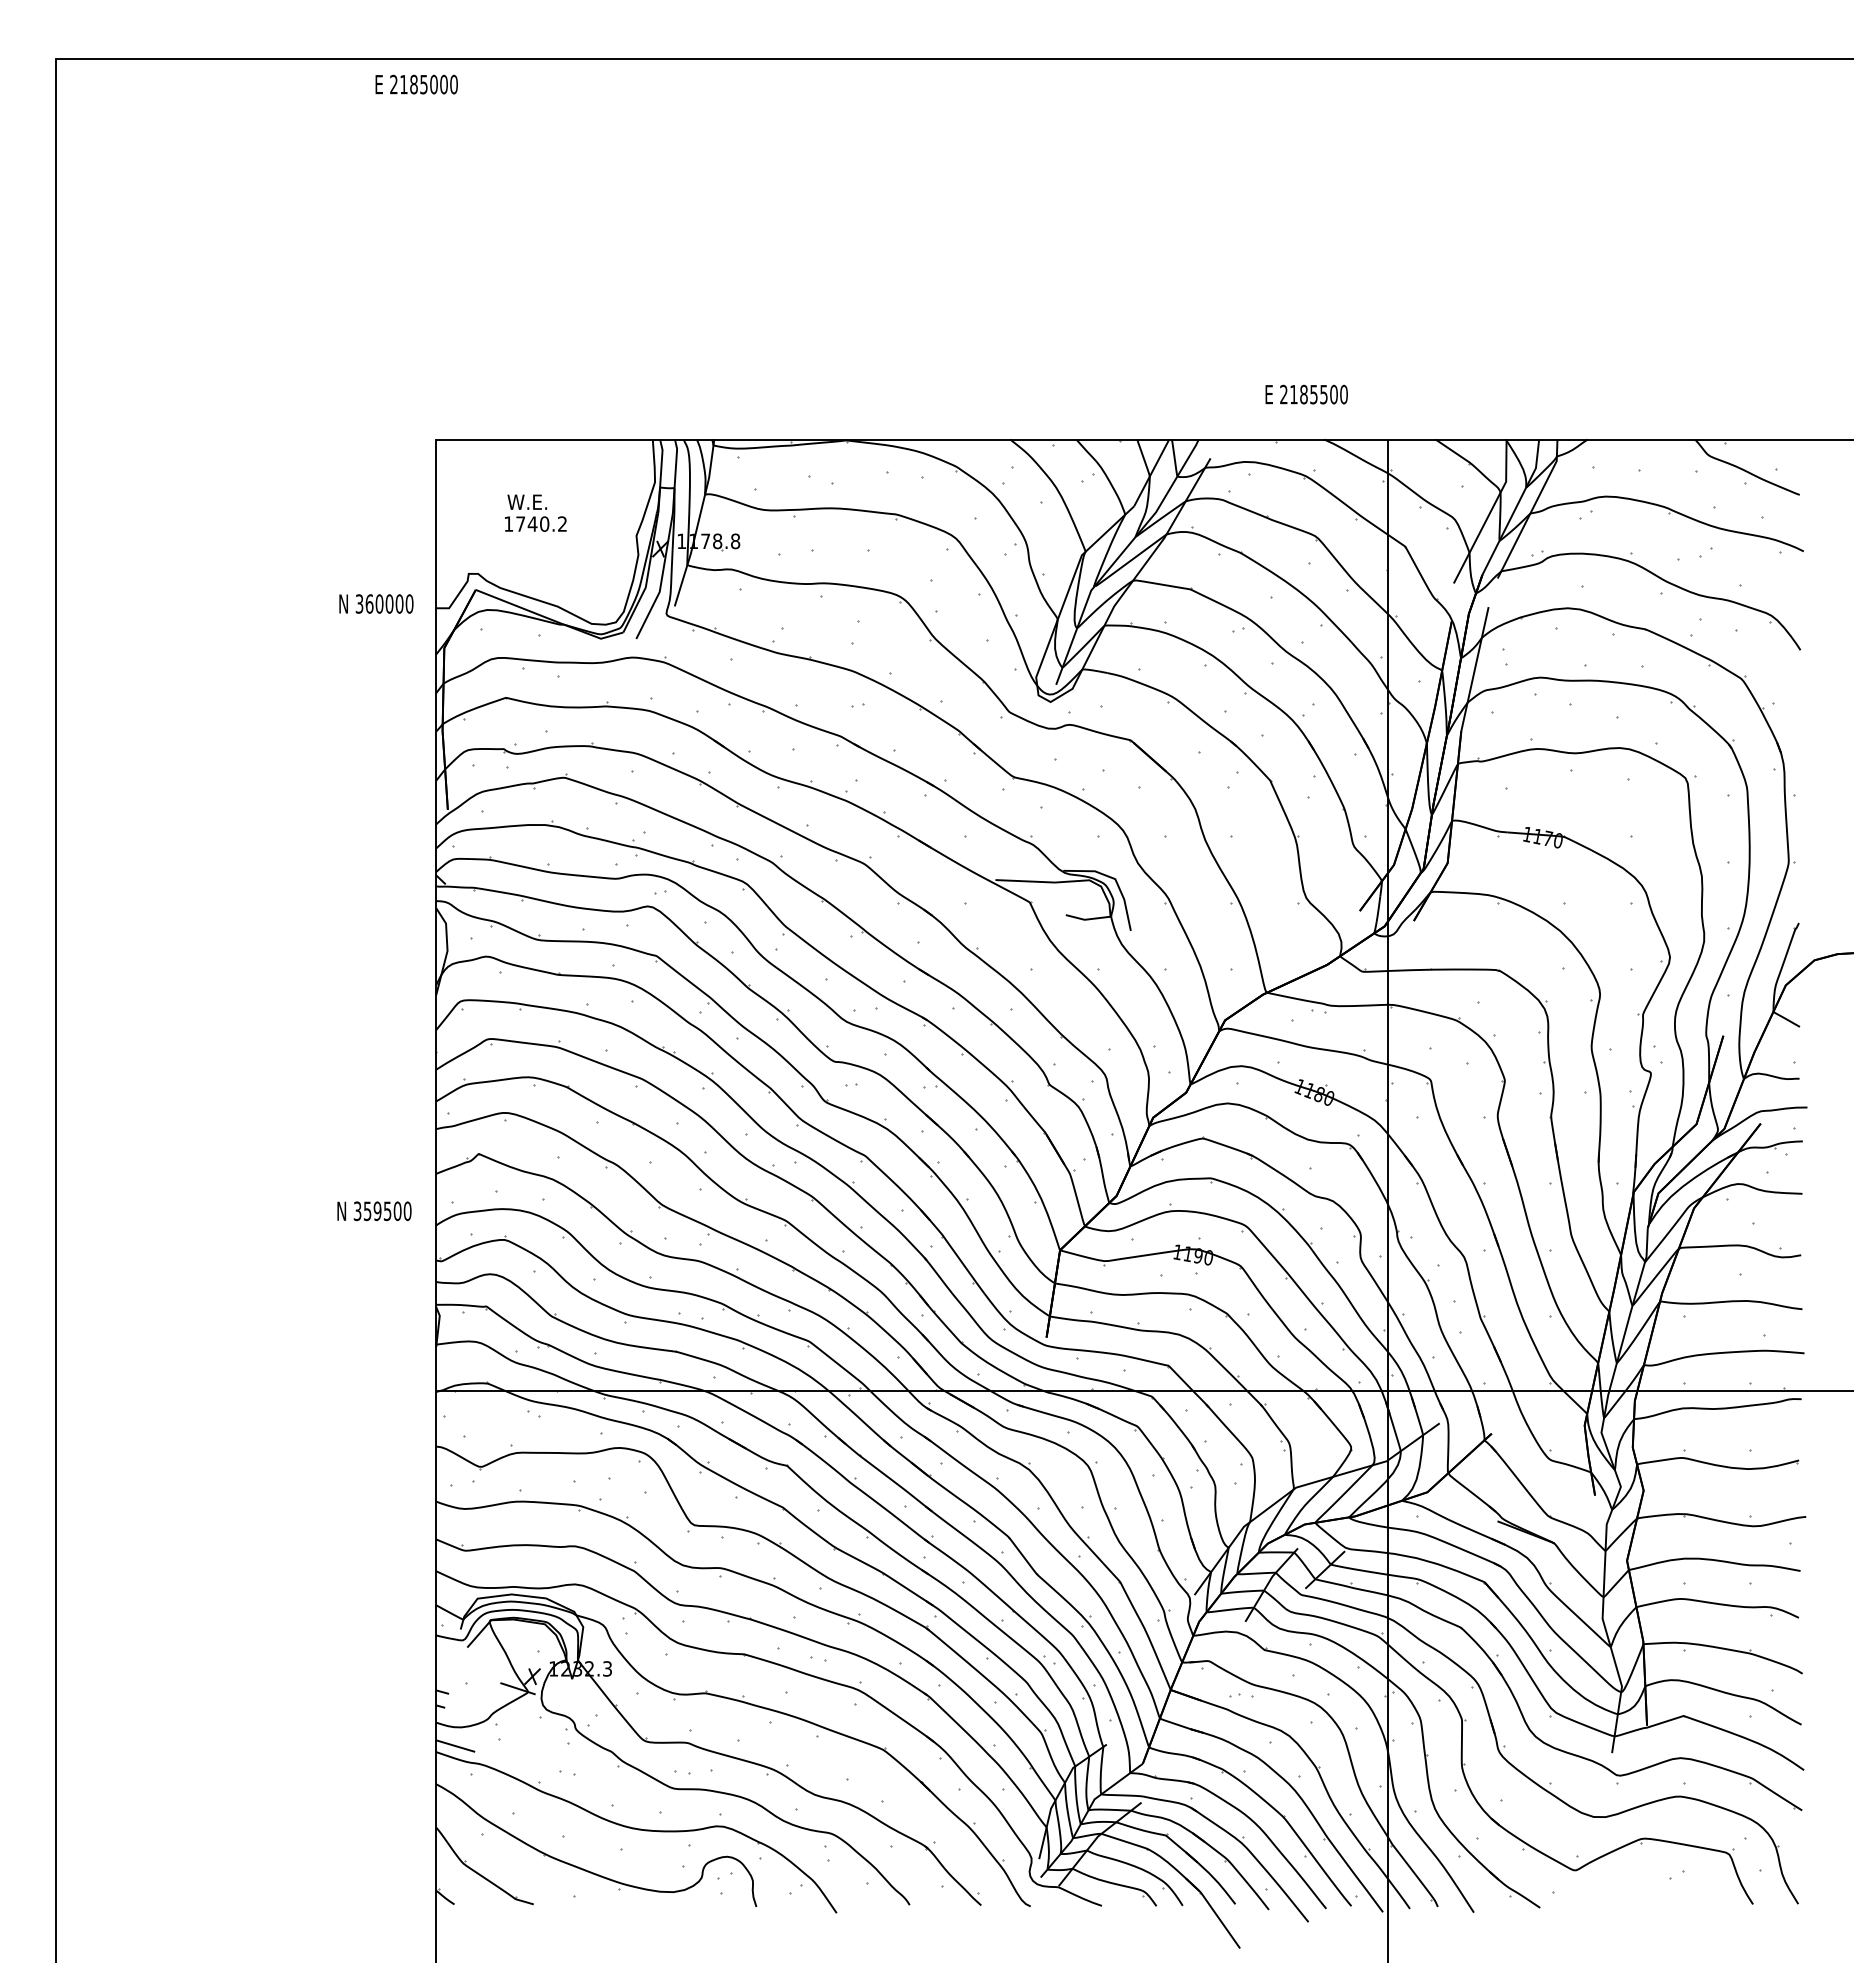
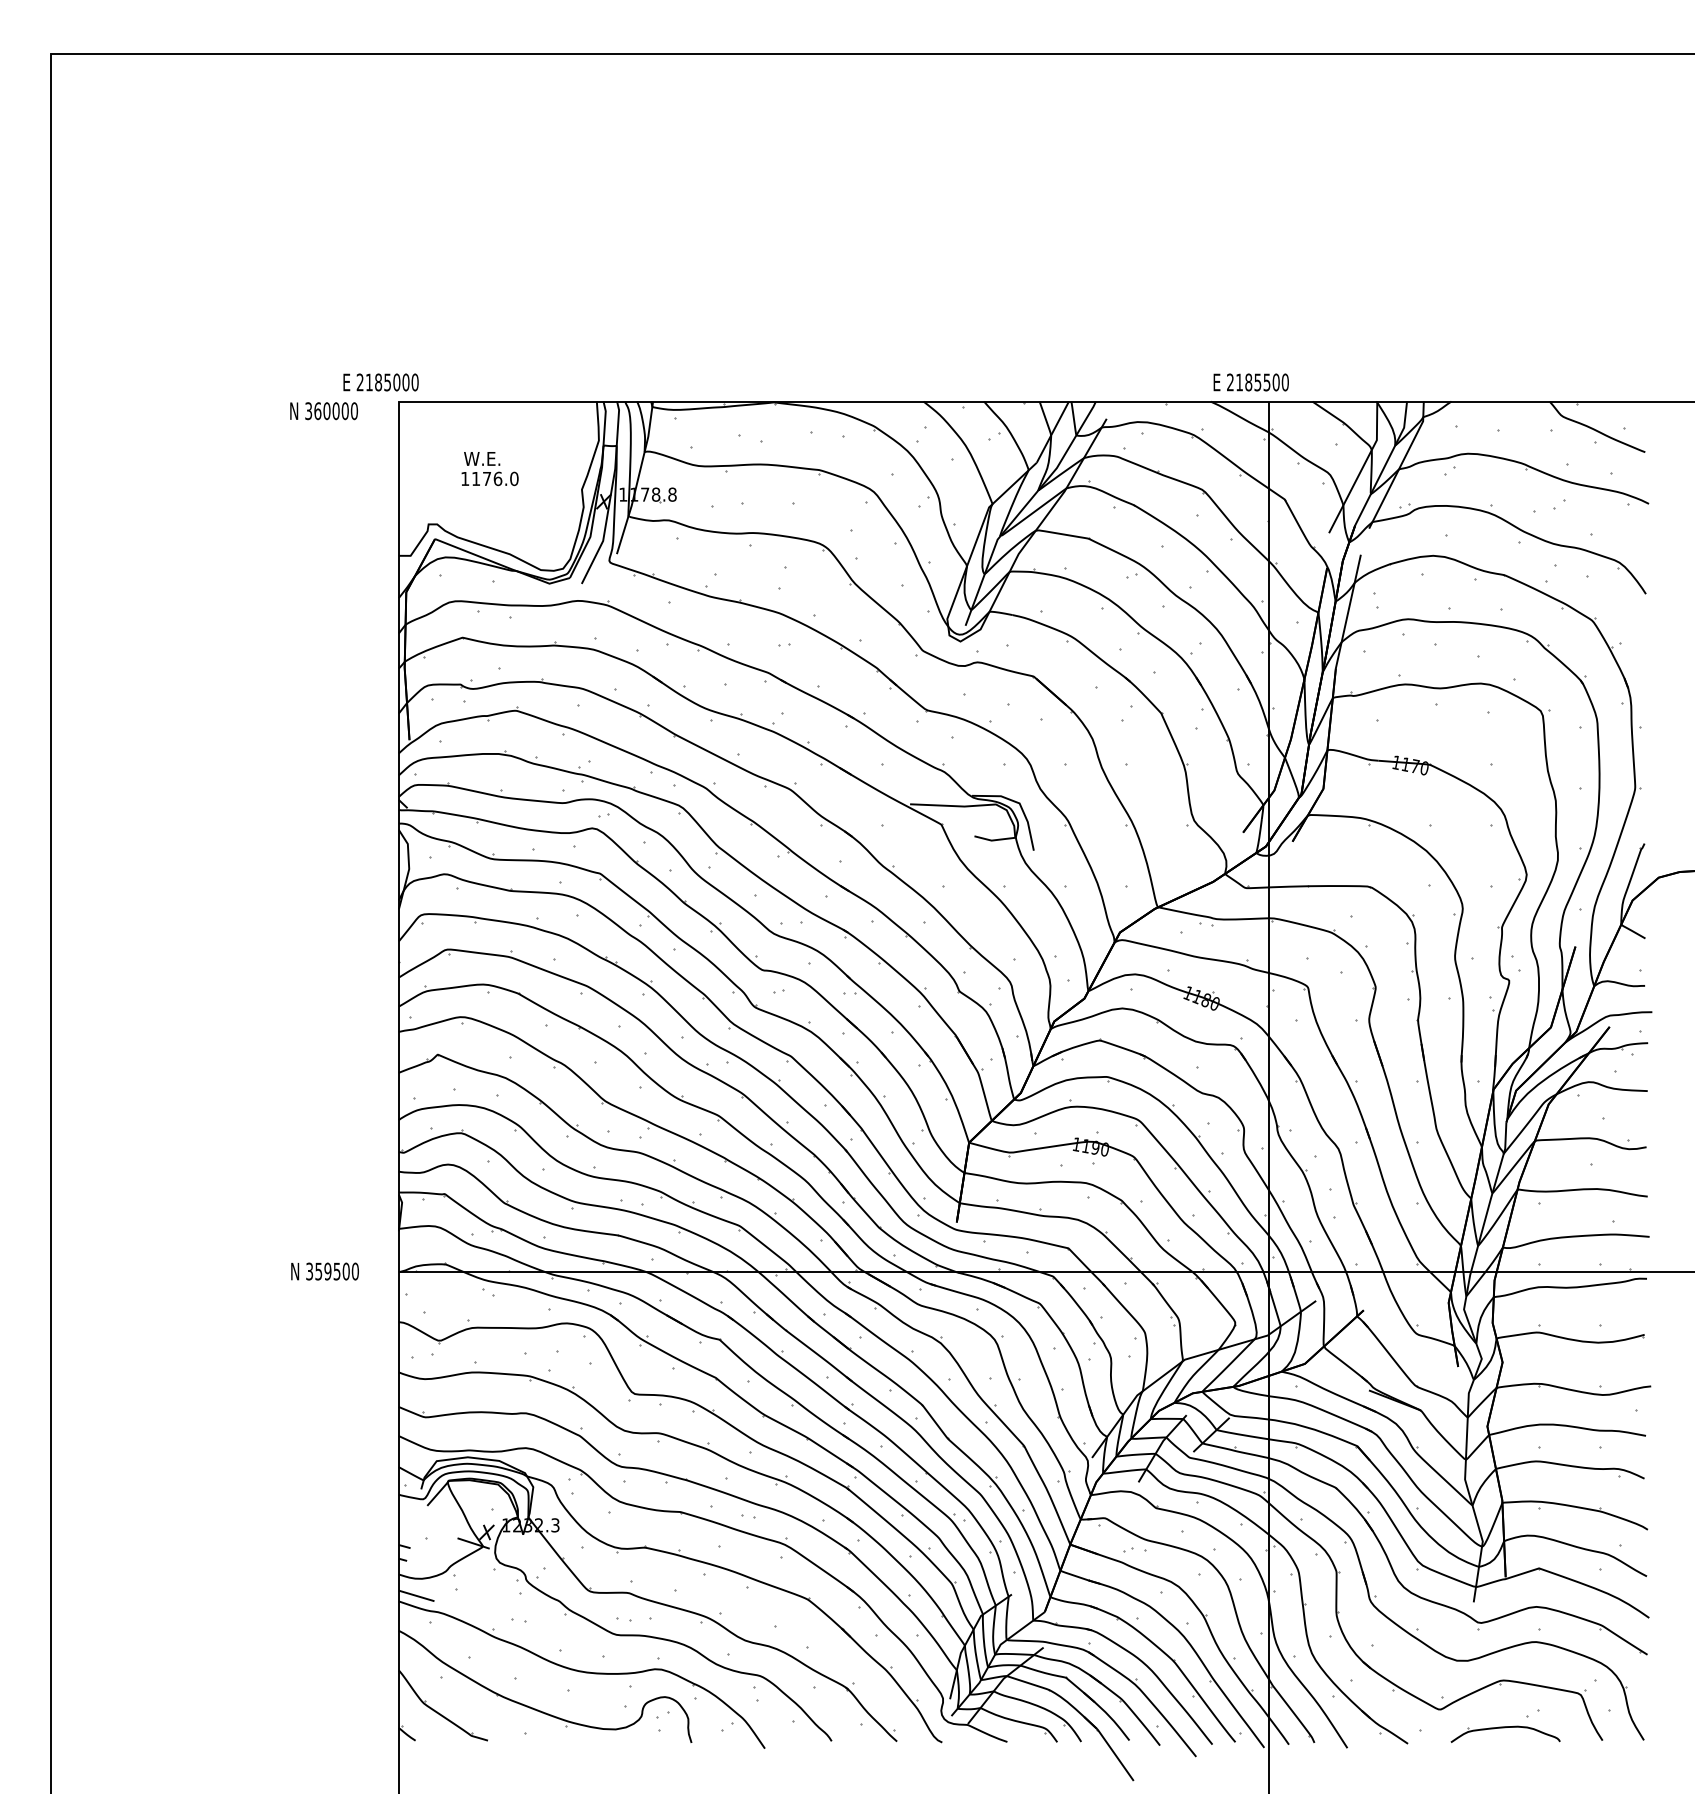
text: (416, 84) -> (380, 382), moved
text: (1306, 394) -> (1251, 382), moved
text: (541, 523) -> (495, 478), 1740.2 -> 1176.0
text: (376, 603) -> (324, 410), moved
text: (374, 1211) -> (325, 1271), moved
part: (1647, 1890) -> (1506, 1727), added

